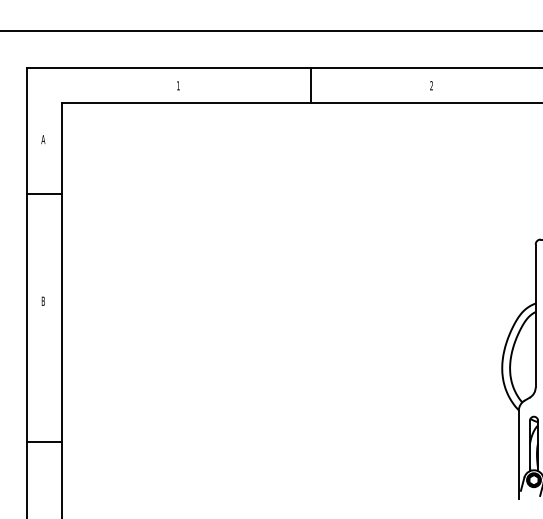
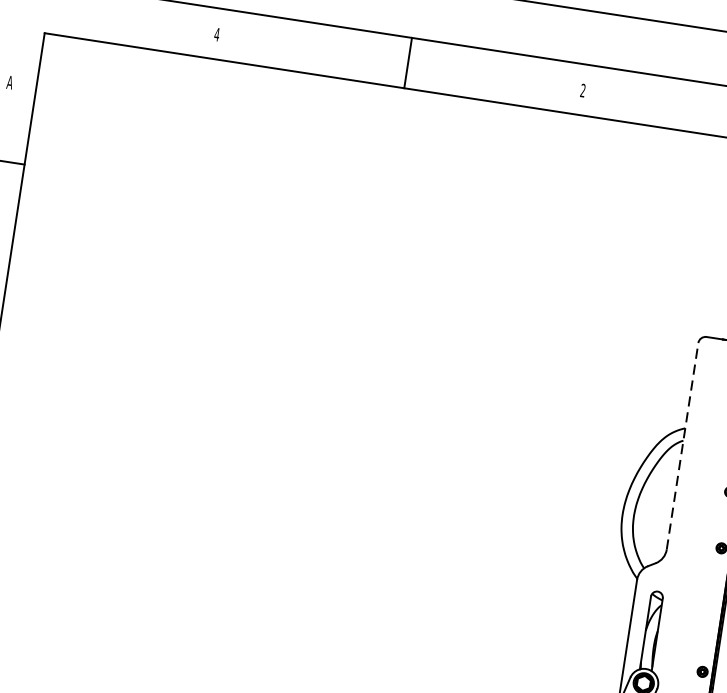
text: (177, 85) -> (215, 34), 1 -> 4
line: (535, 315) -> (682, 445), solid -> dashed

